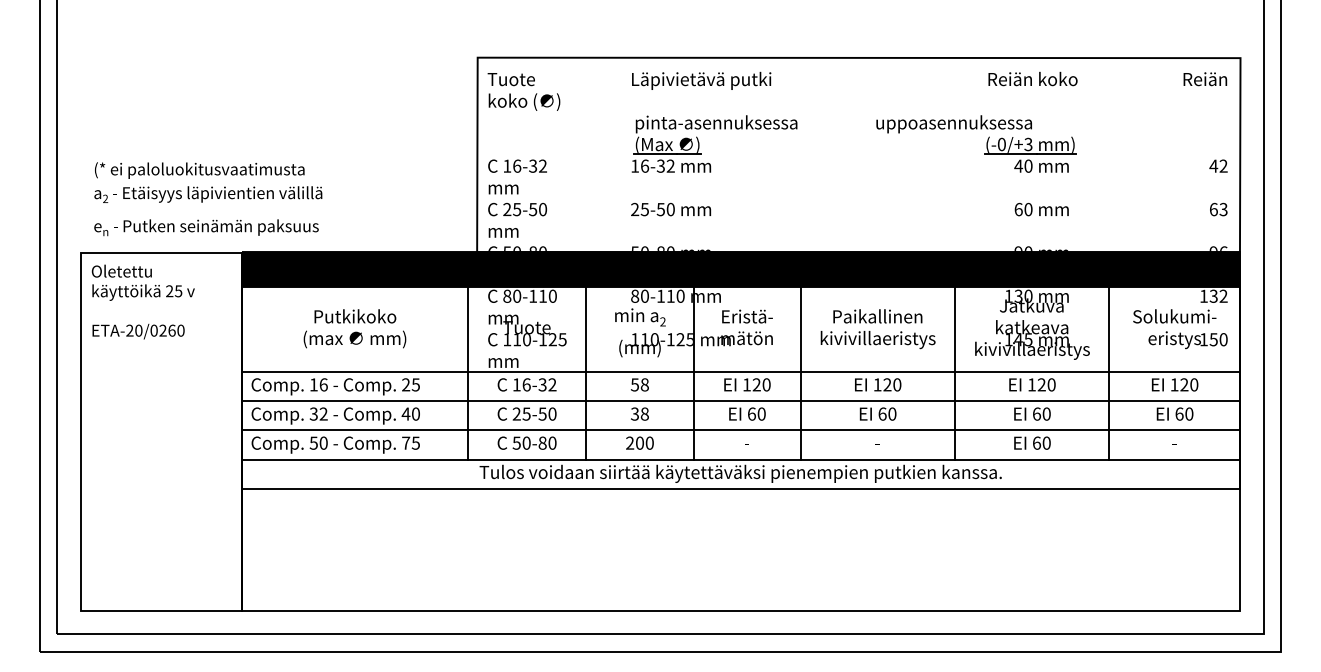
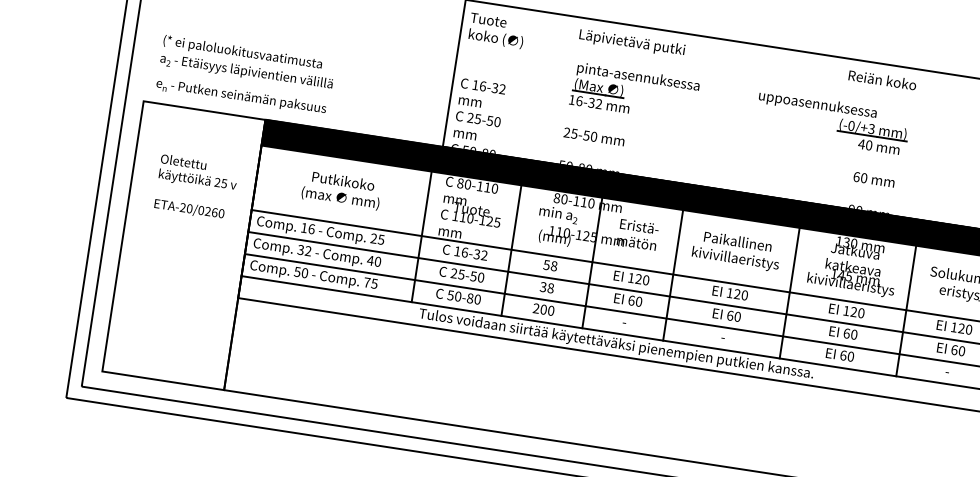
text: (142, 301) -> (195, 187), moved

